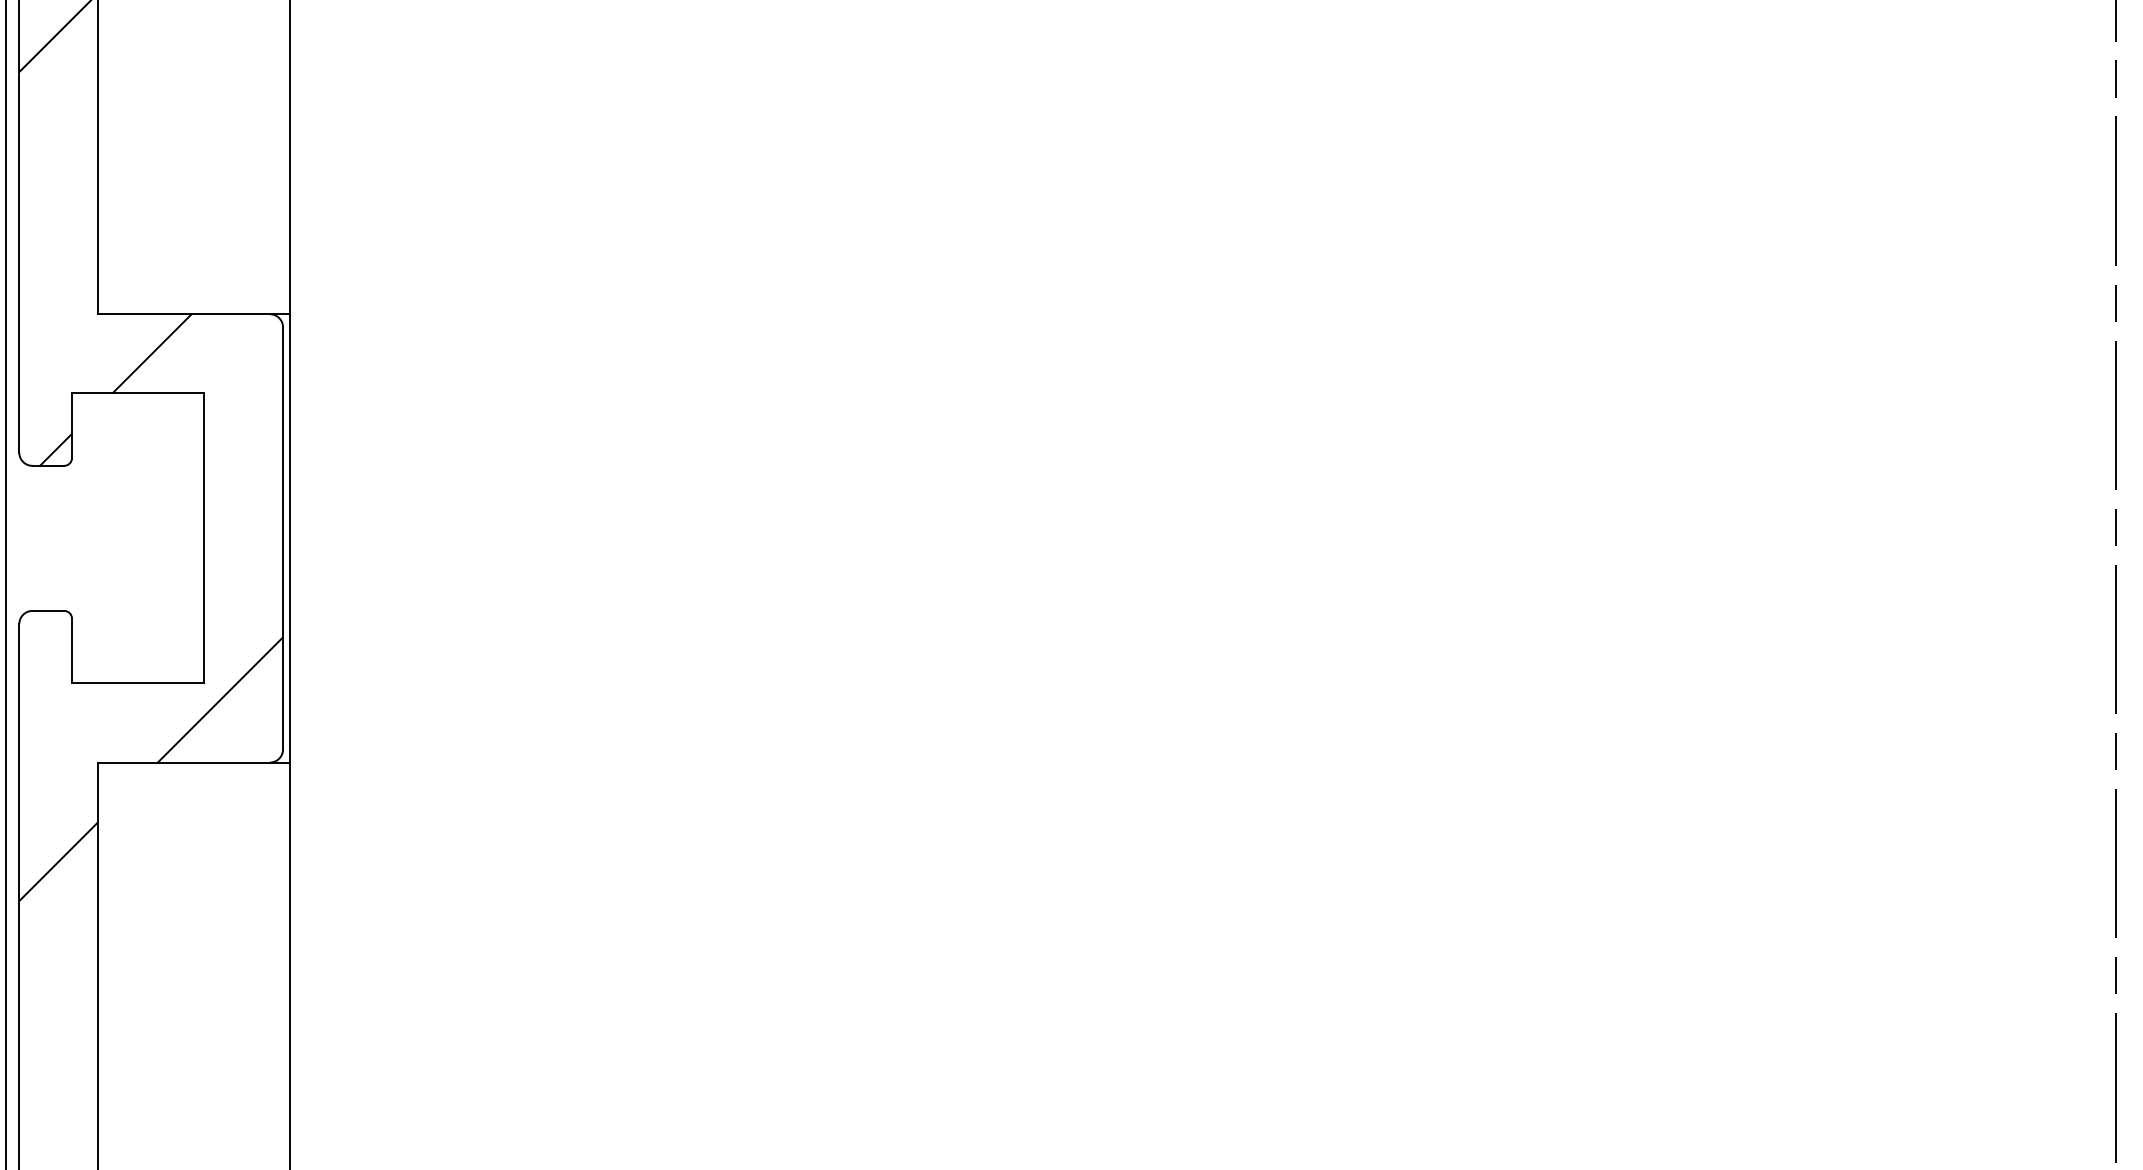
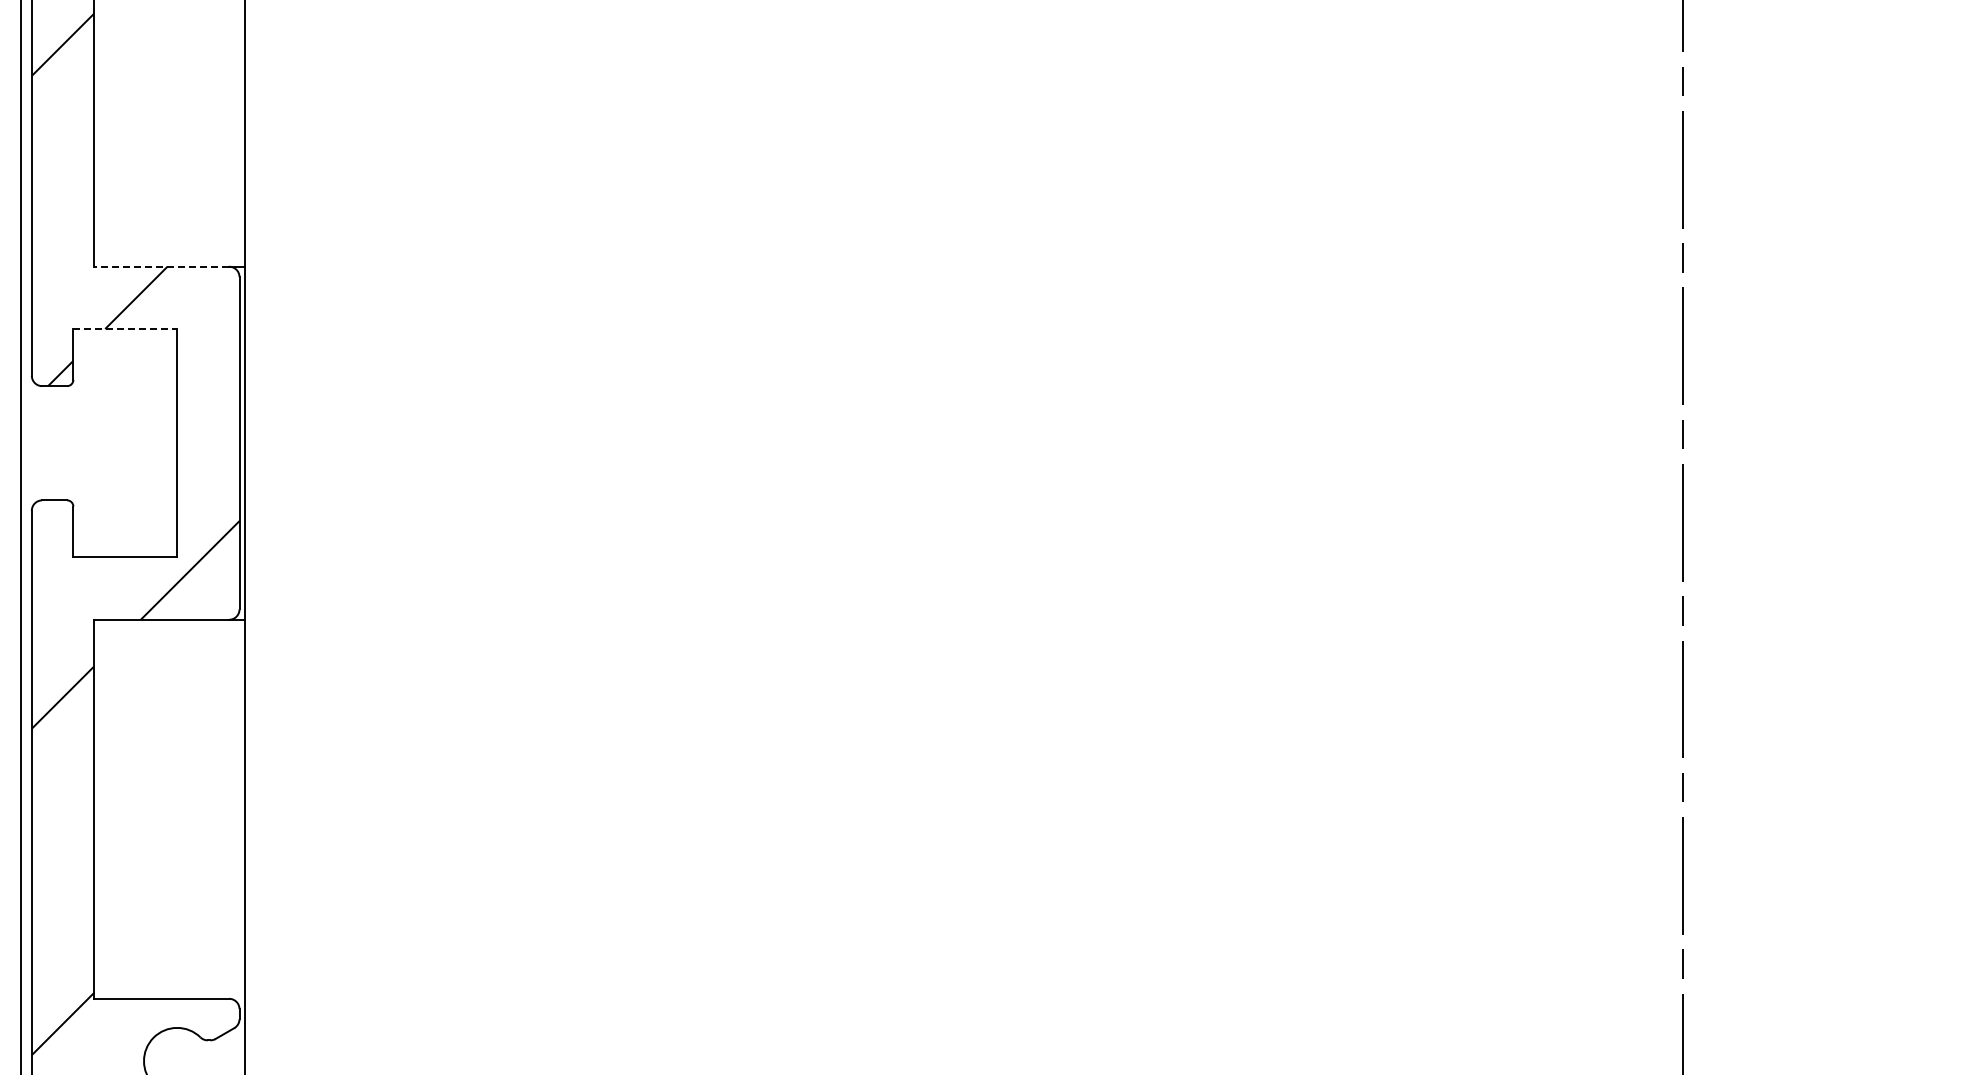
line: (183, 313) -> (161, 266), solid -> dashed
line: (138, 393) -> (125, 329), solid -> dashed

